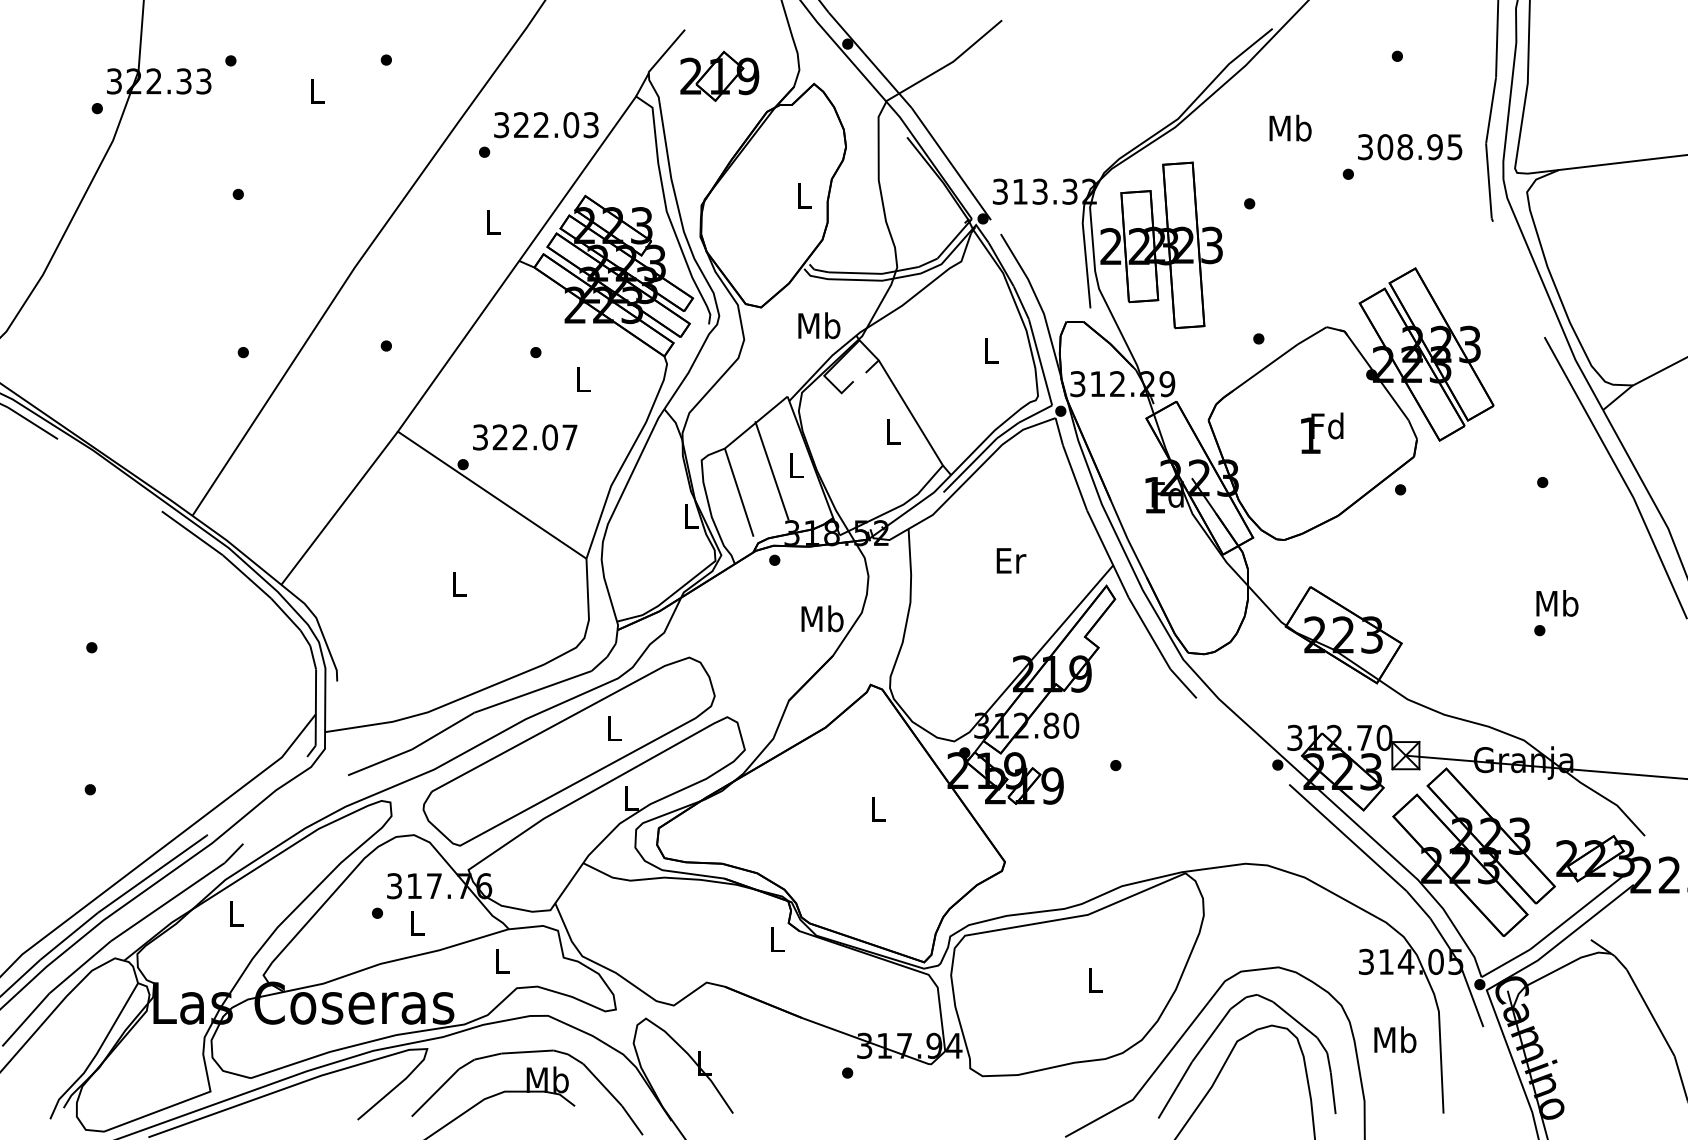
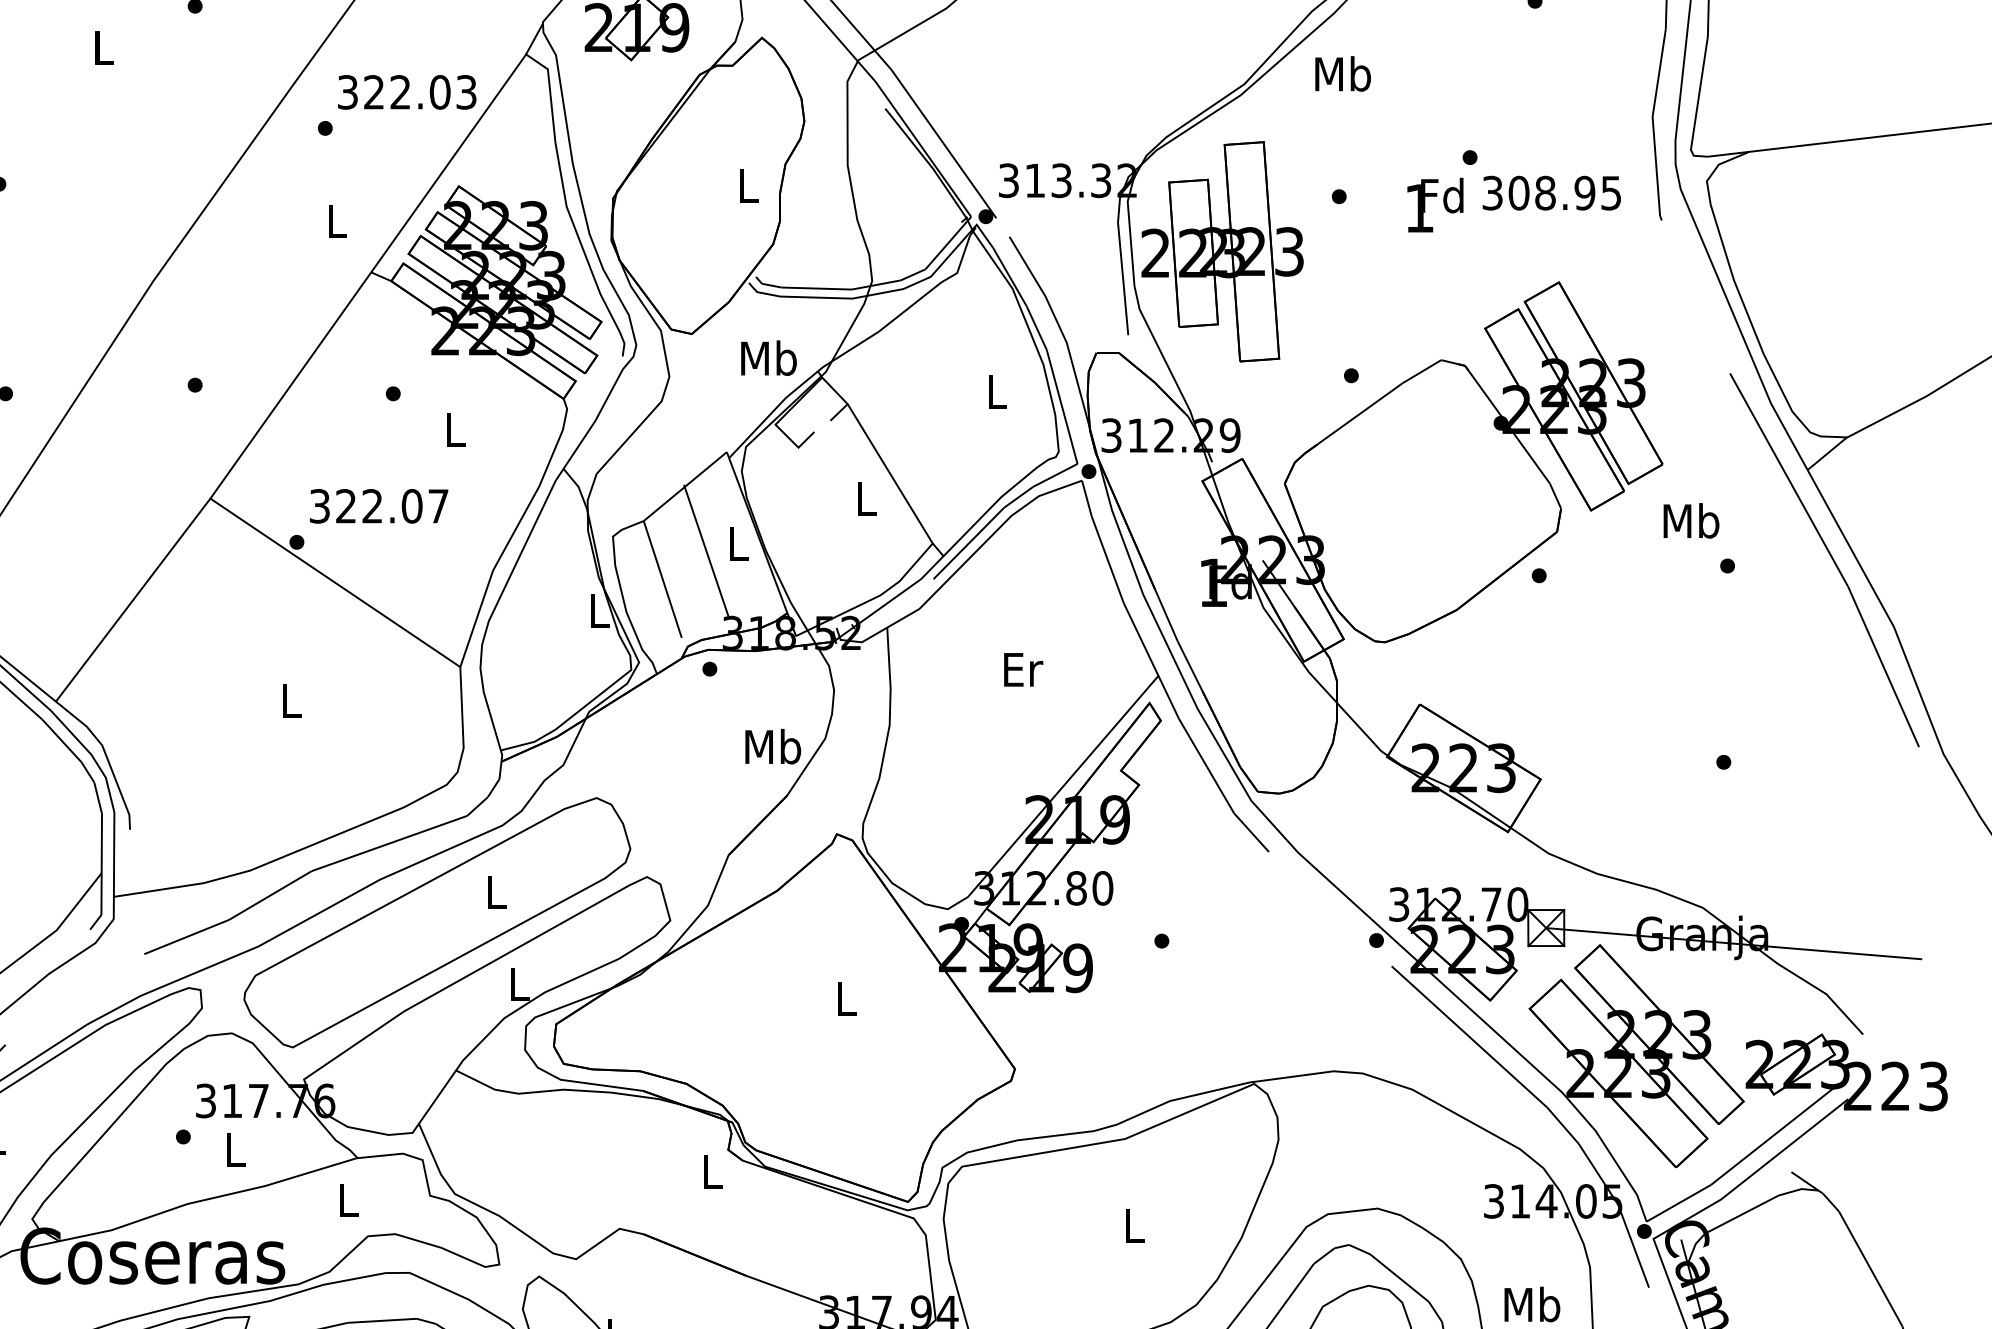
text: (1290, 127) -> (1343, 73), moved
text: (1410, 147) -> (1552, 193), moved
text: (1322, 432) -> (1435, 204), moved
text: (1557, 603) -> (1691, 520), moved

